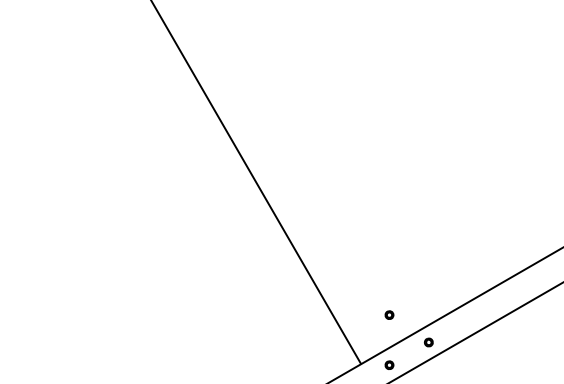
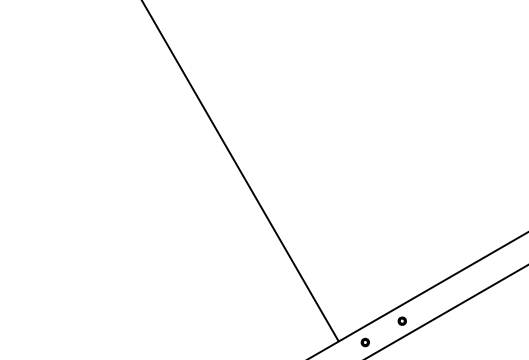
part: (388, 315) -> (364, 295), removed

